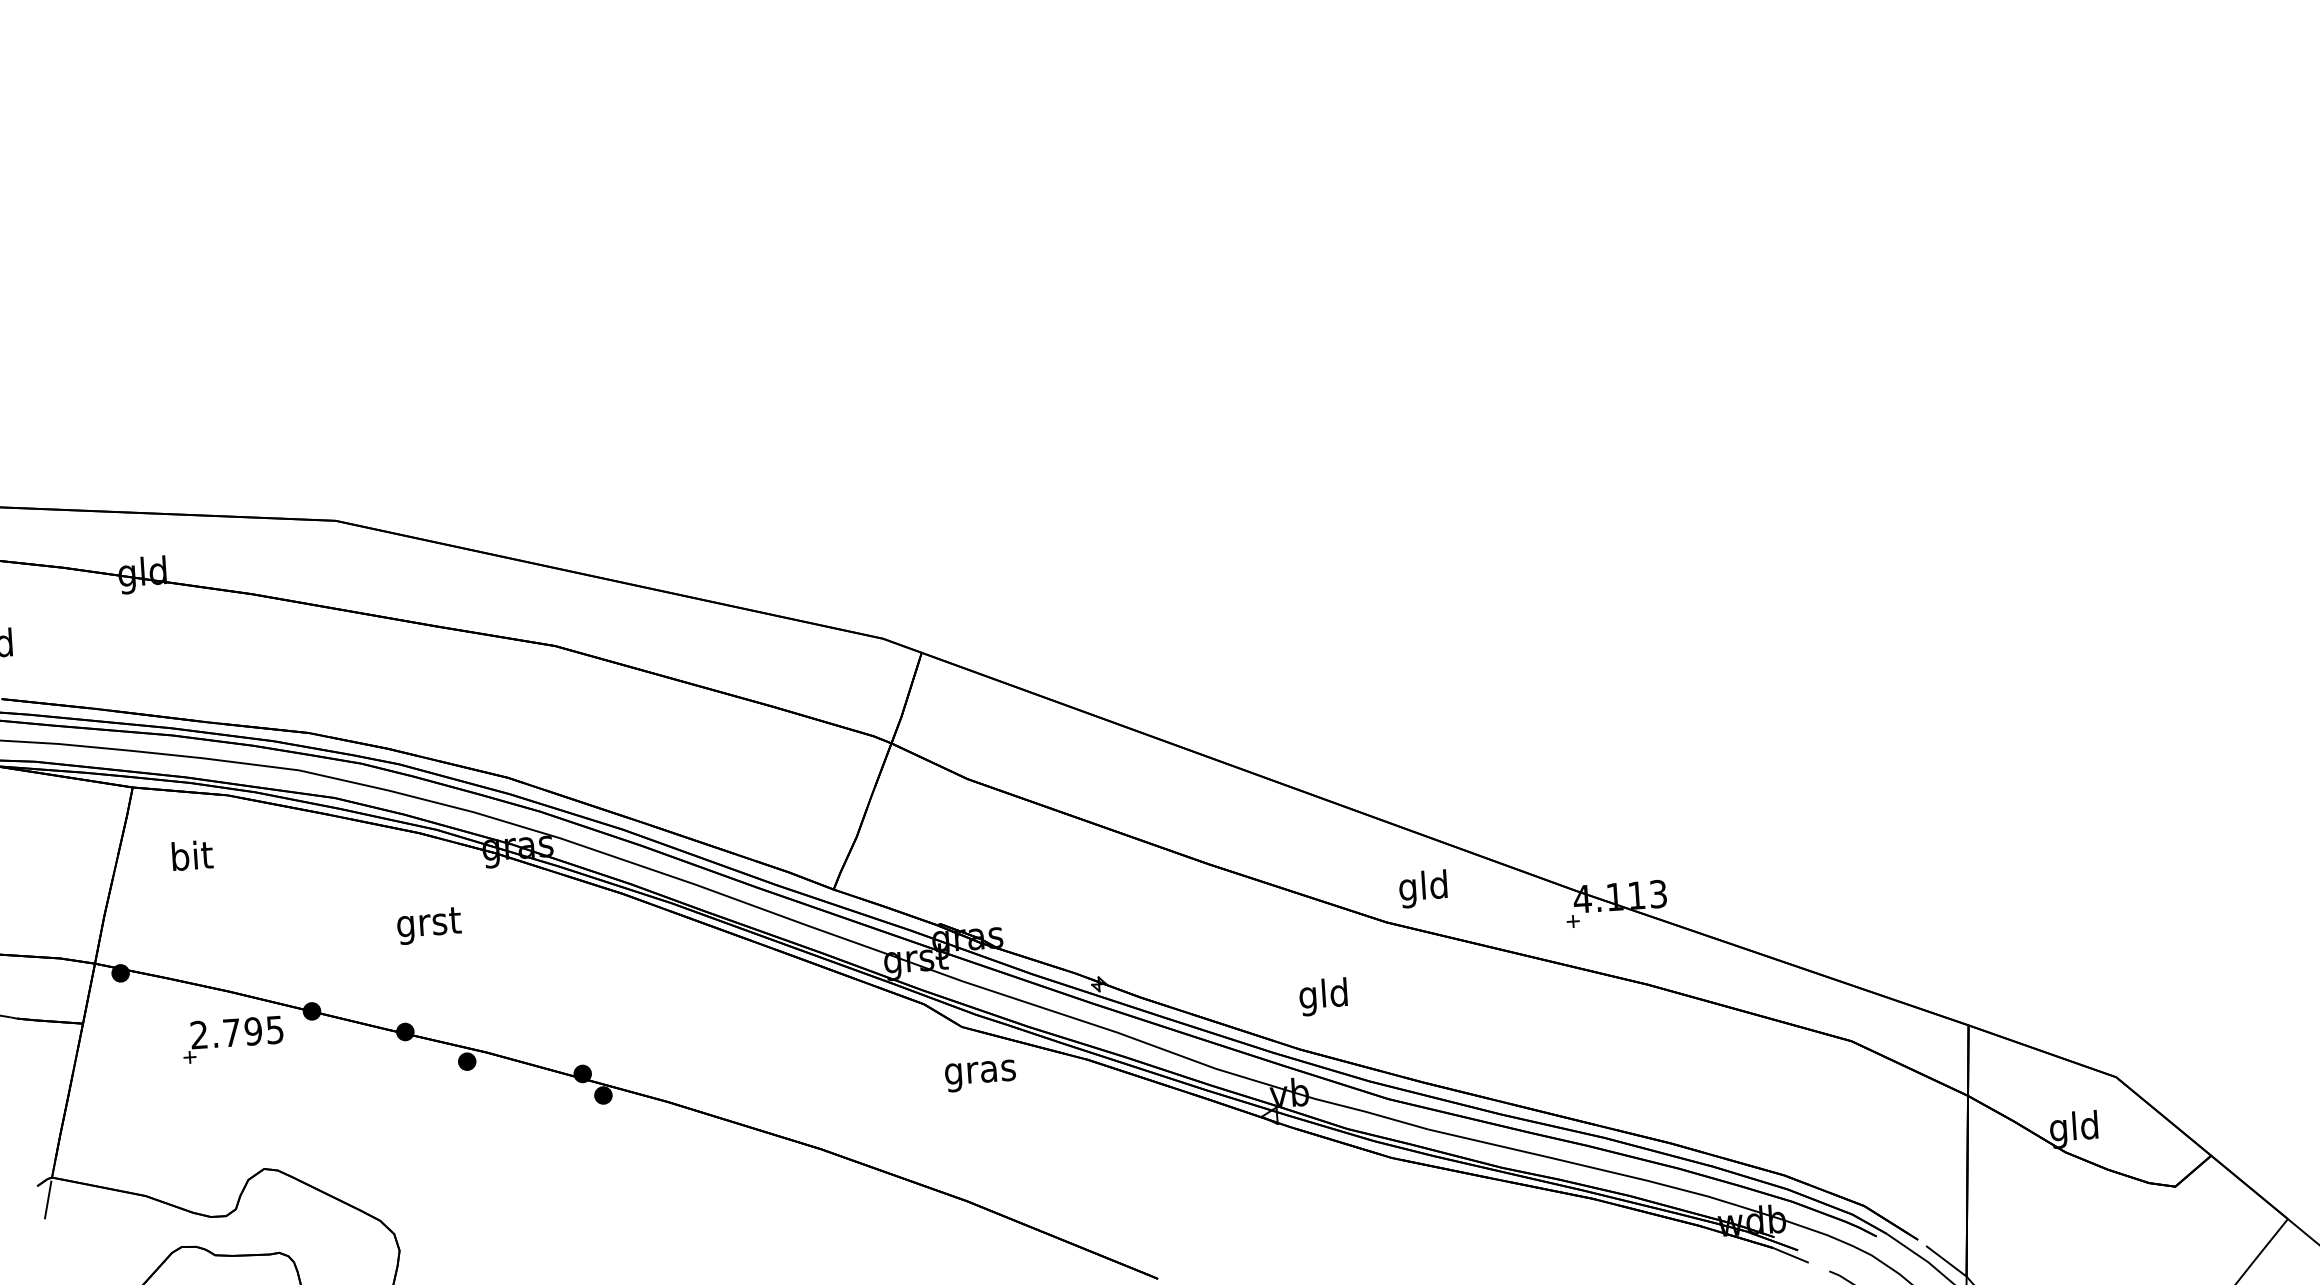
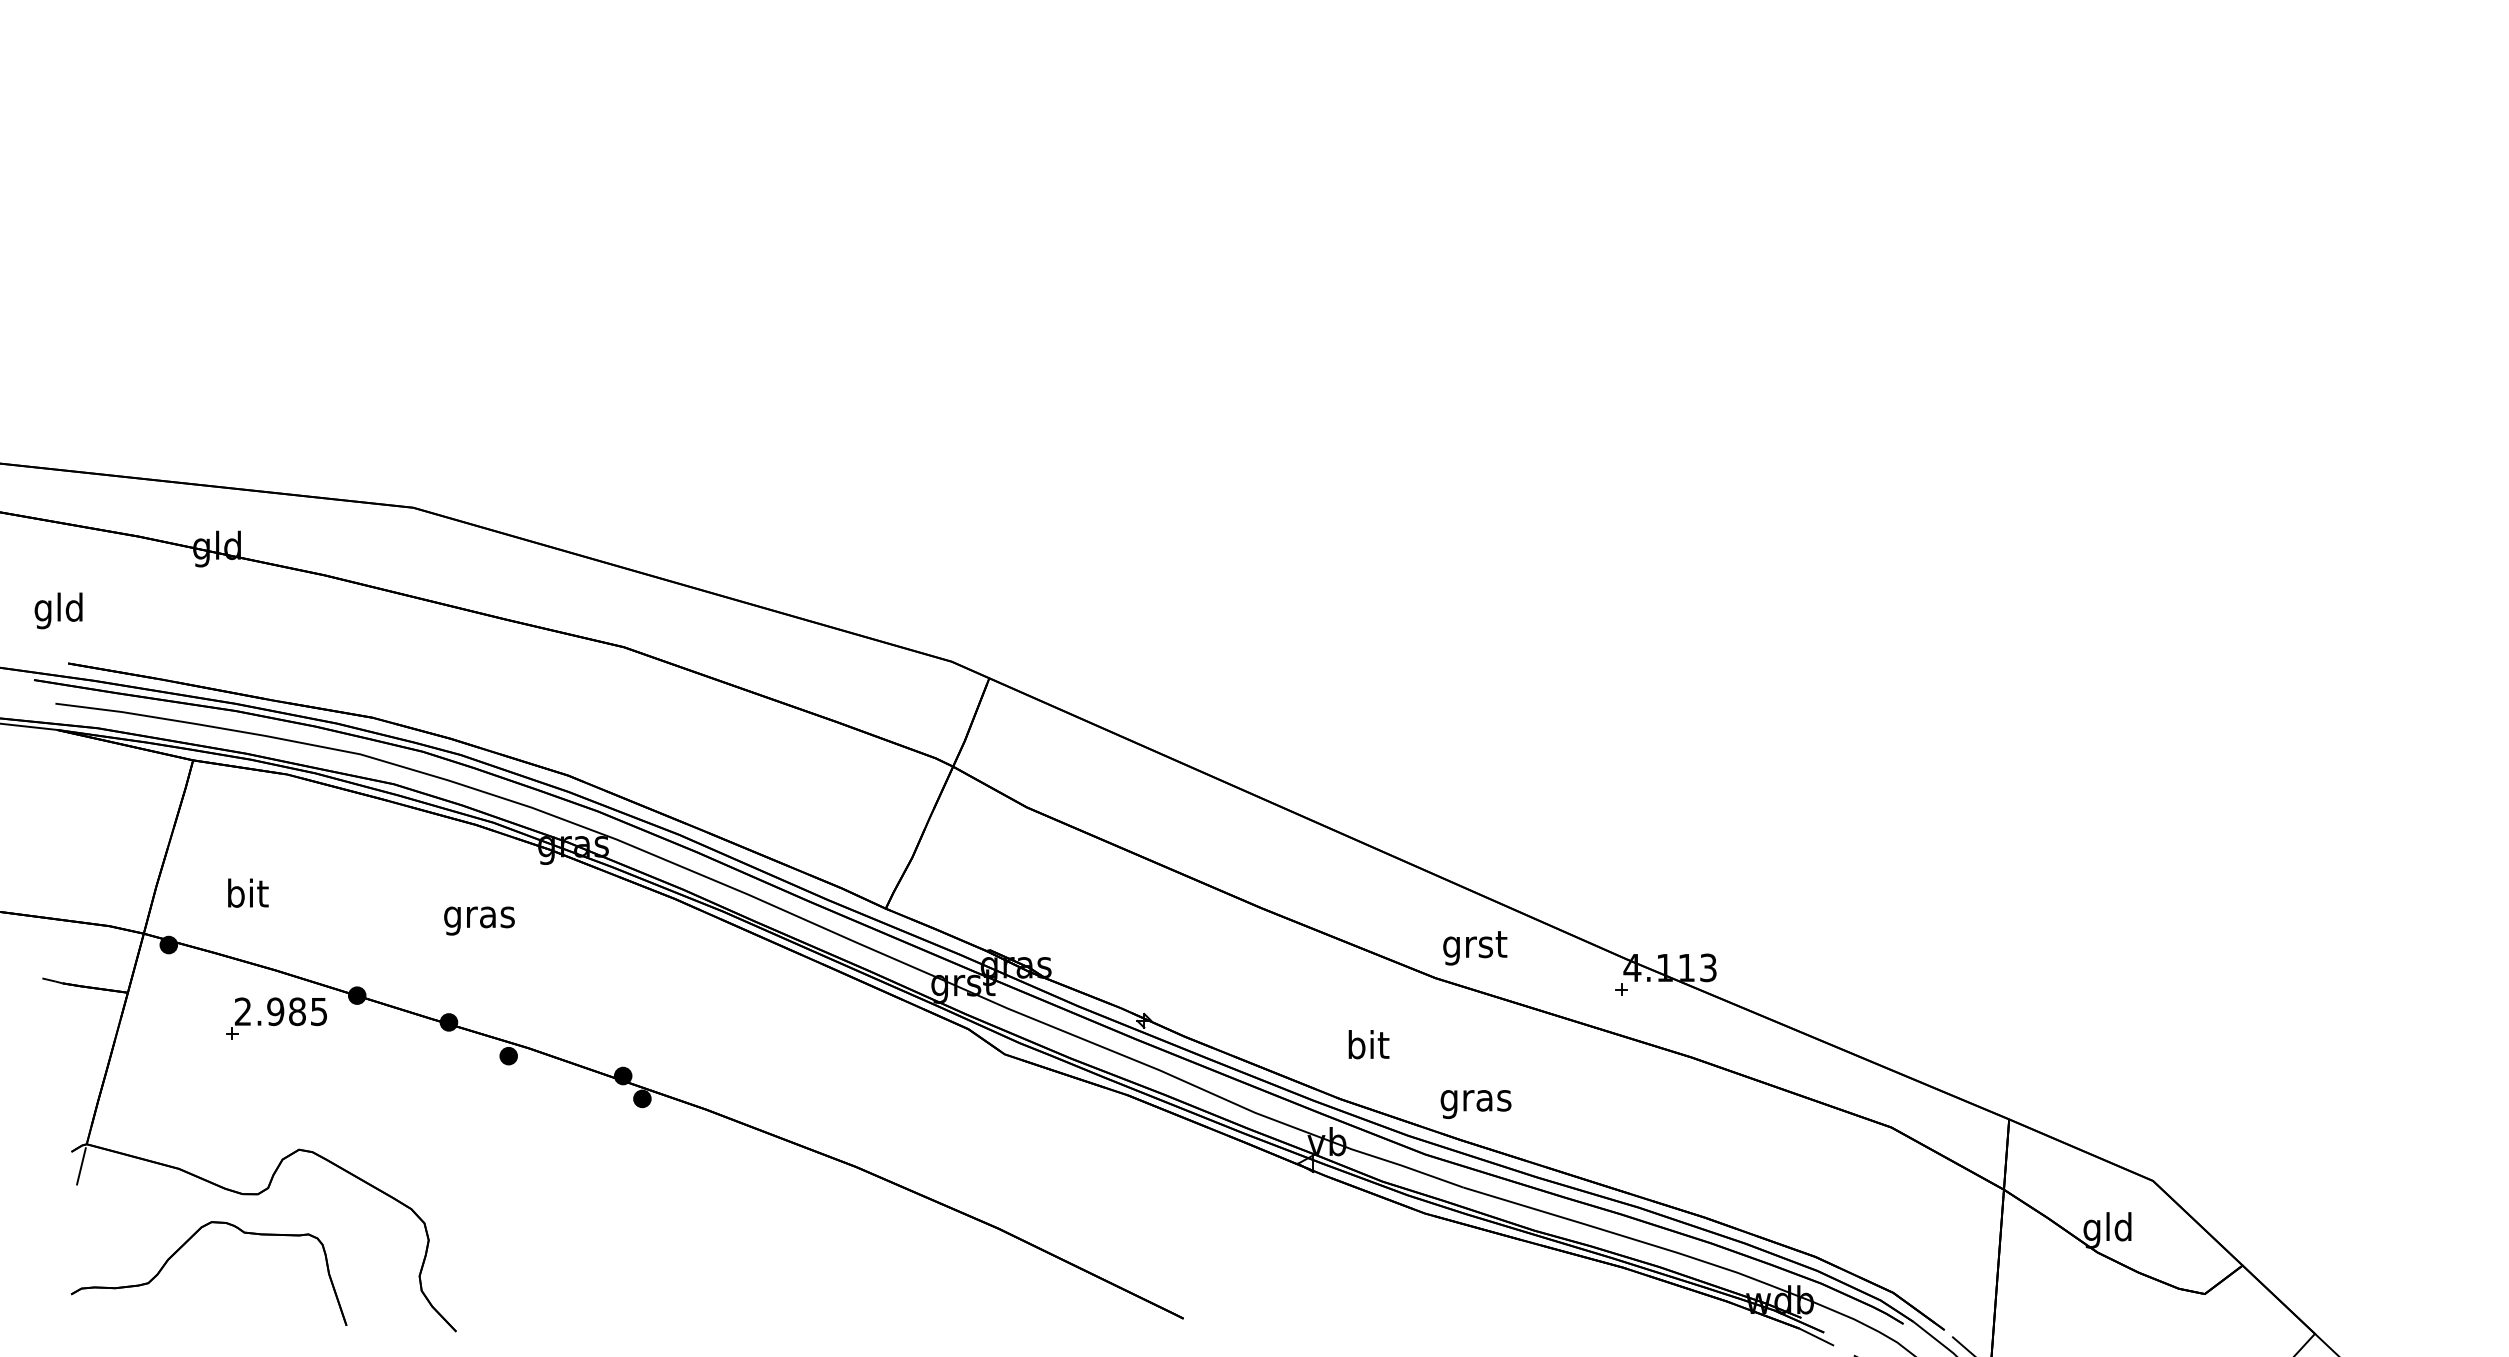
text: (192, 854) -> (248, 892), moved
text: (1424, 889) -> (1475, 947), gld -> grst
text: (428, 926) -> (479, 918), grst -> gras
text: (1323, 997) -> (1367, 1048), gld -> bit
text: (242, 1031) -> (286, 1011), 2.795 -> 2.985
text: (980, 1076) -> (1475, 1104), moved

